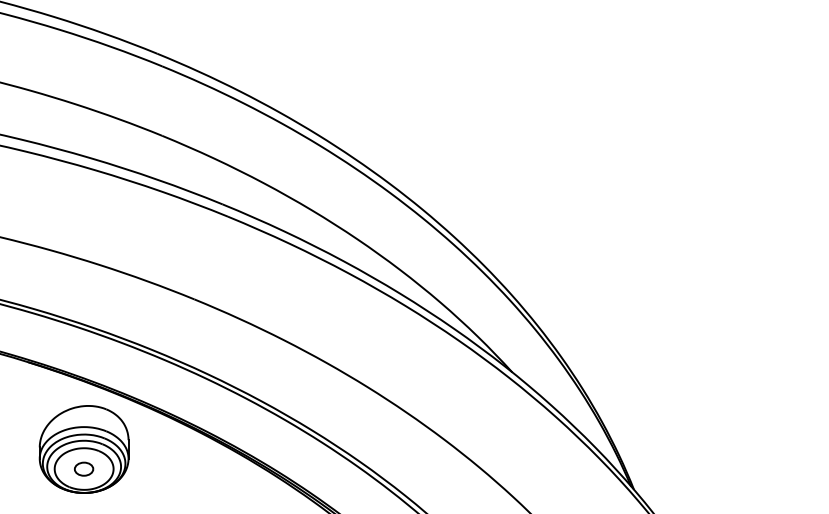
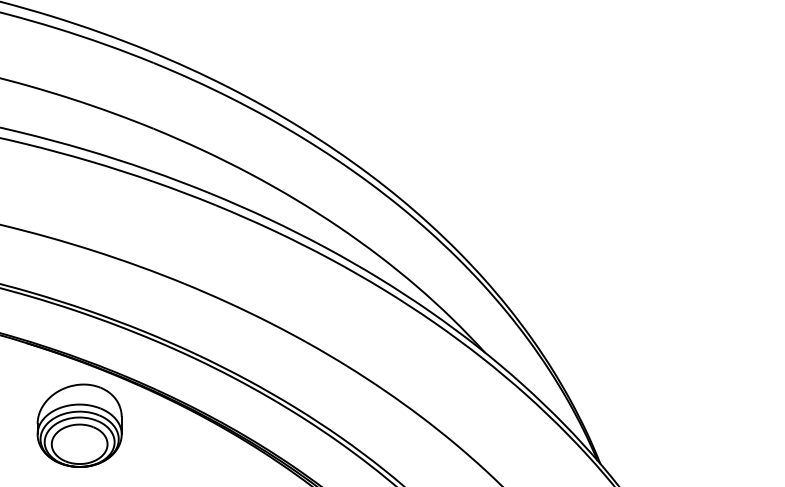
part: (83, 469) -> (79, 444), removed

